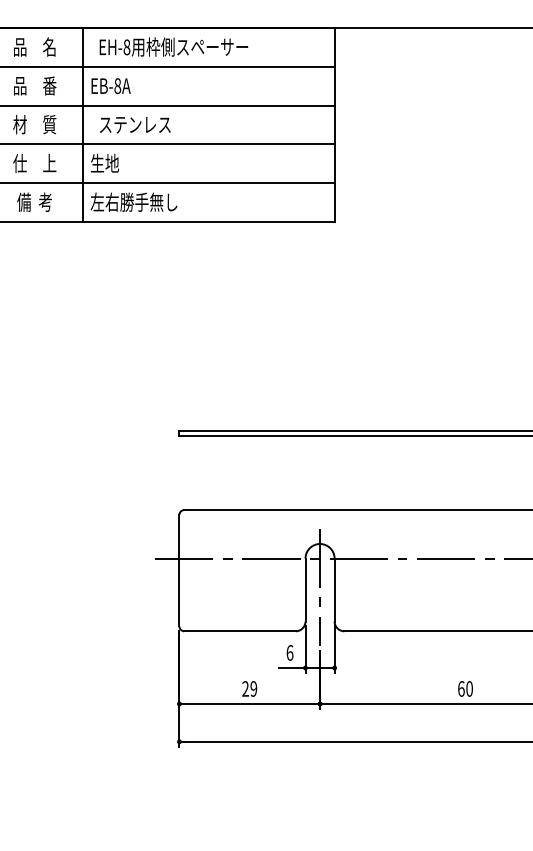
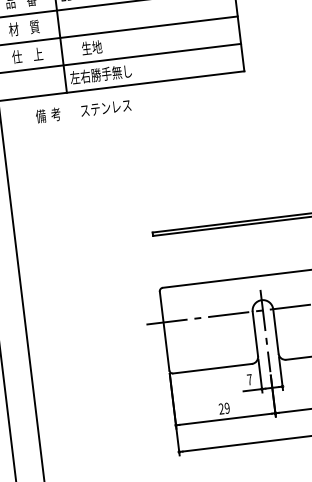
text: (135, 125) -> (106, 108), moved
text: (105, 162) -> (92, 47), moved
text: (34, 201) -> (48, 114), moved
text: (289, 652) -> (249, 379), 6 -> 7

